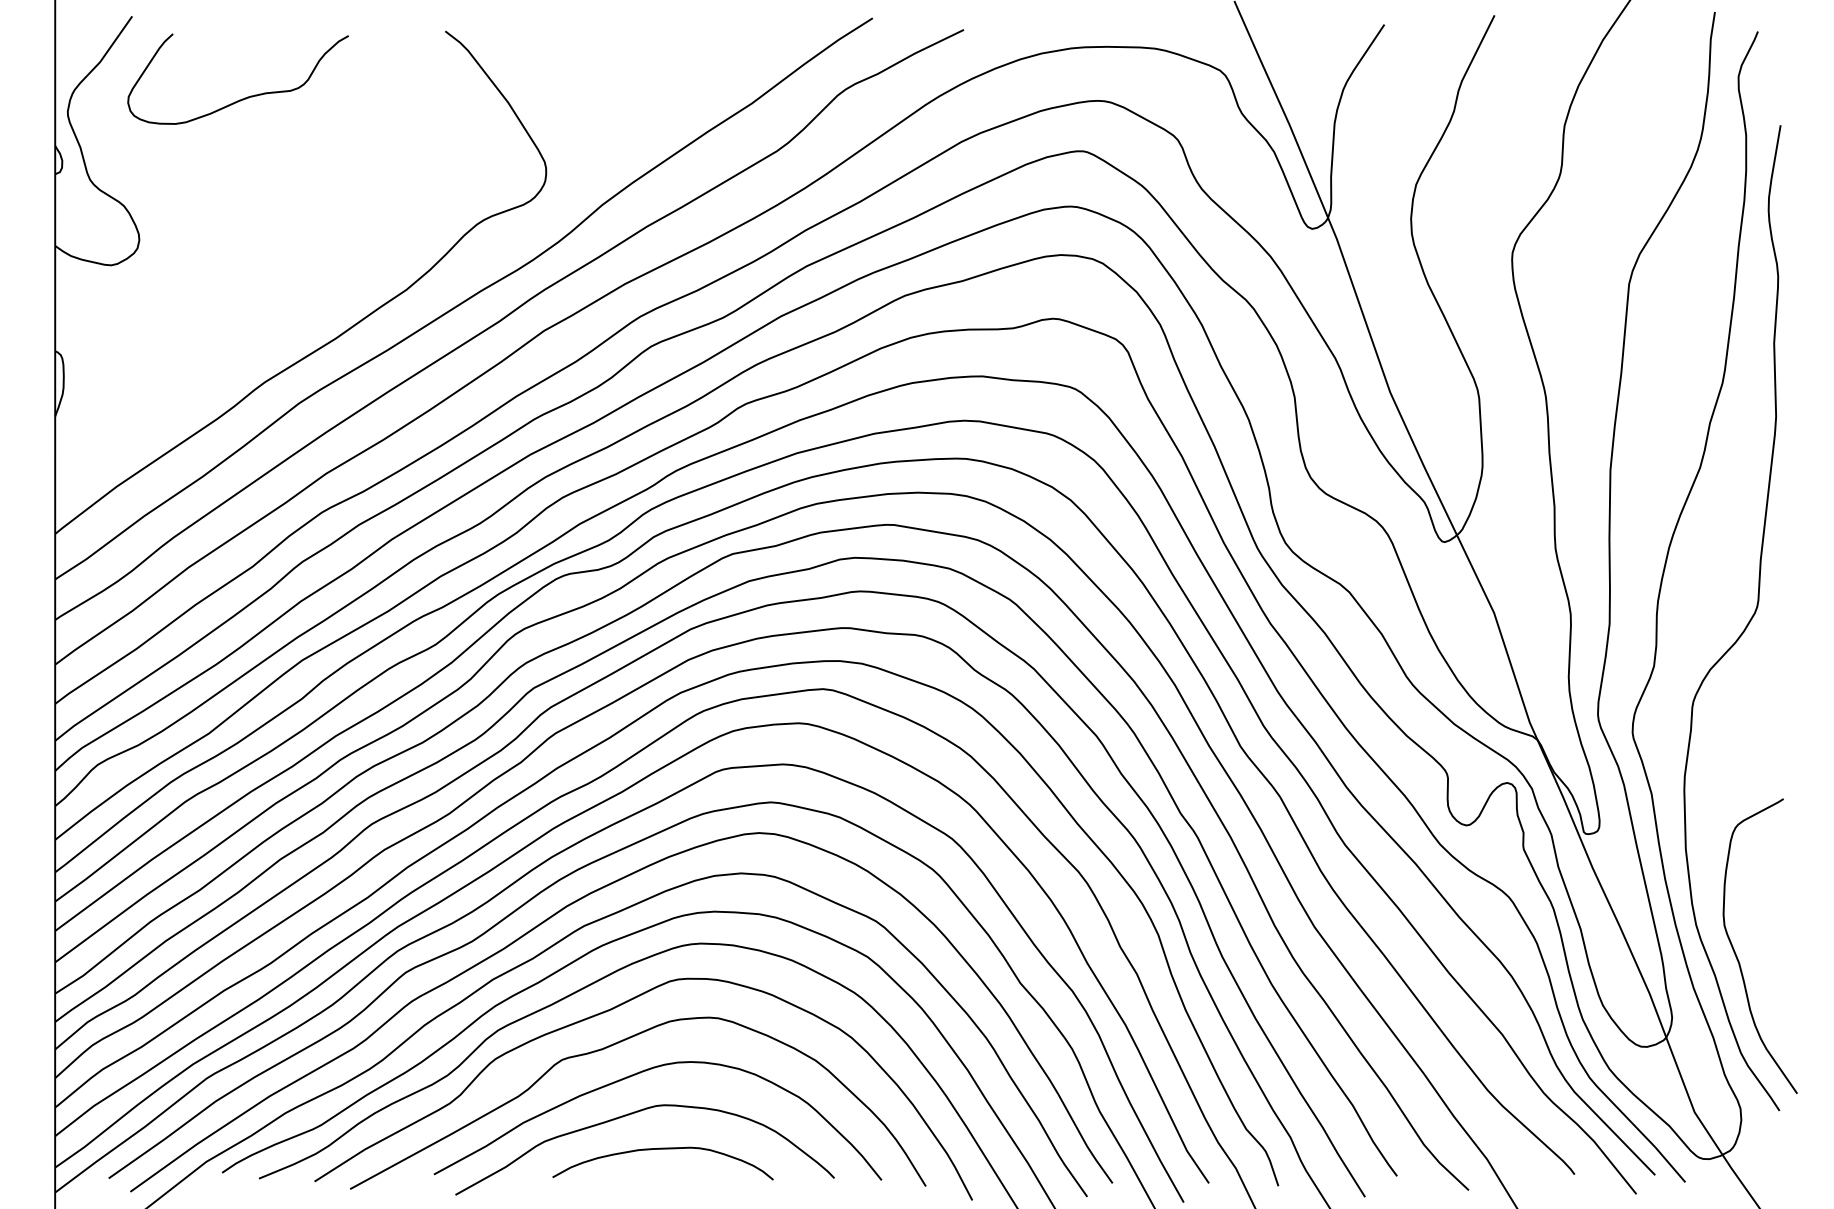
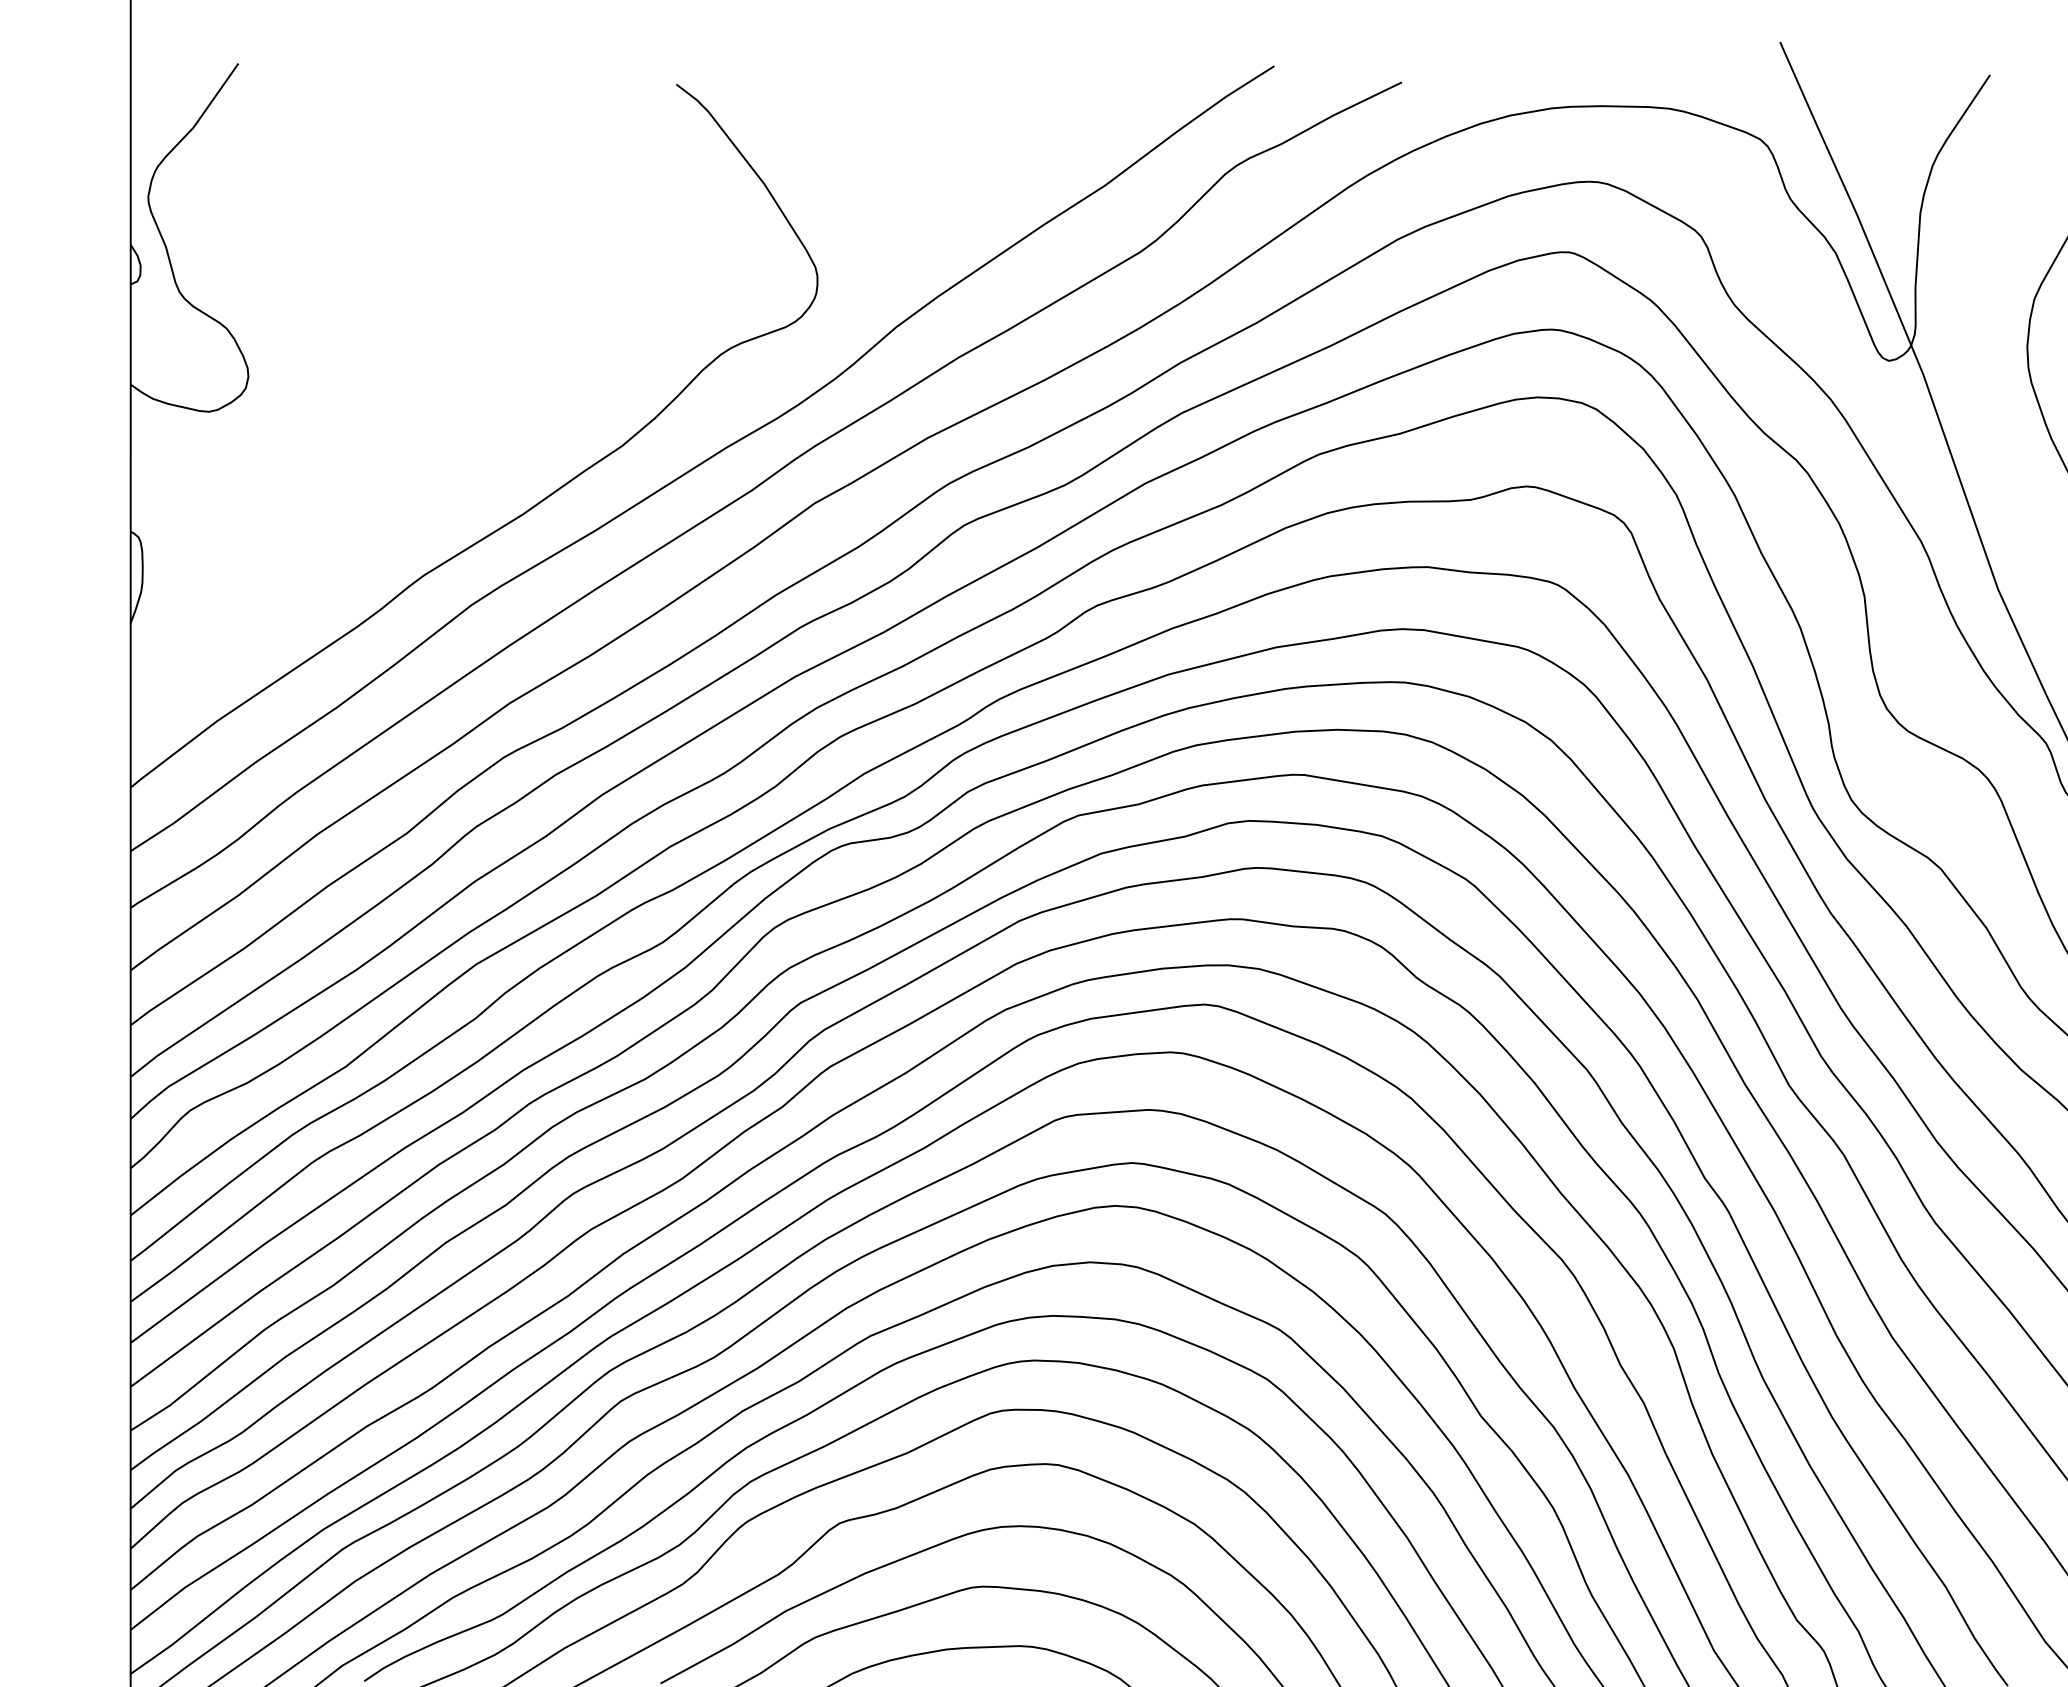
curve: (247, 96) -> (399, 175), removed

